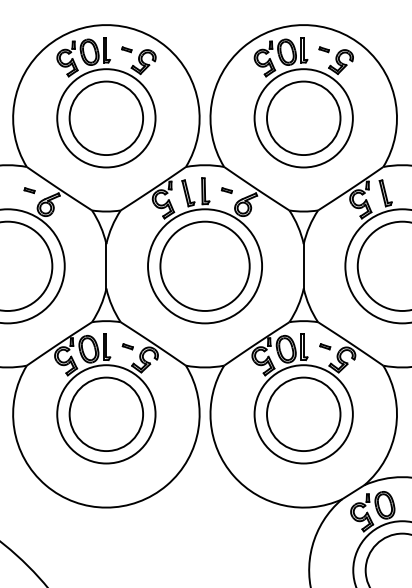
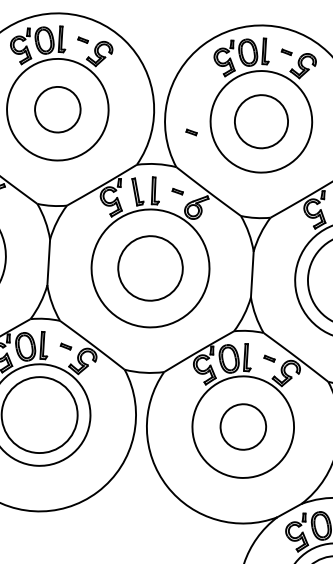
circle: (303, 117) -> (261, 120), size x0.7
circle: (106, 118) -> (57, 109), size x0.6
part: (236, 132) -> (191, 132), added
circle: (204, 265) -> (149, 267), size x0.7
circle: (303, 413) -> (243, 426), size x0.6

